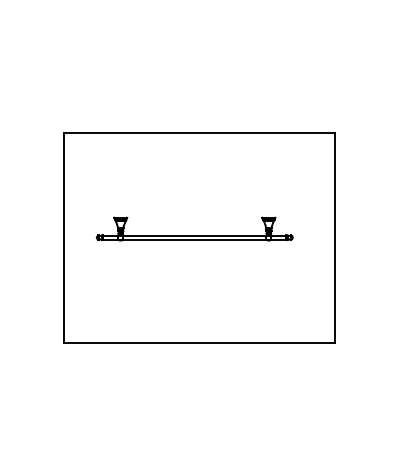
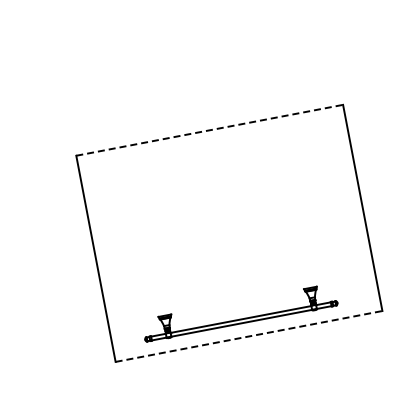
line: (199, 133) -> (209, 130), solid -> dashed
part: (194, 235) -> (240, 319), moved
line: (199, 342) -> (248, 336), solid -> dashed

